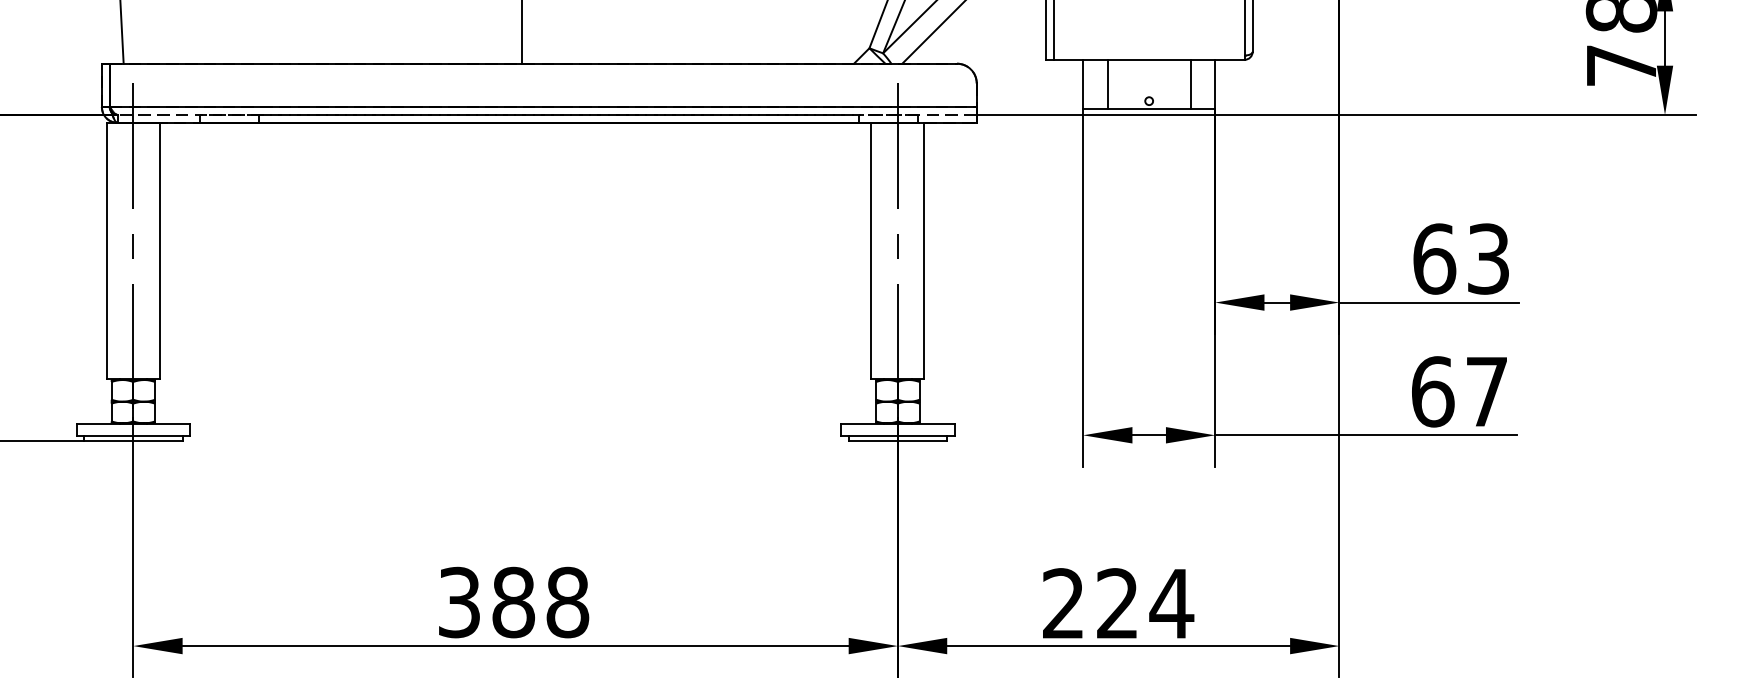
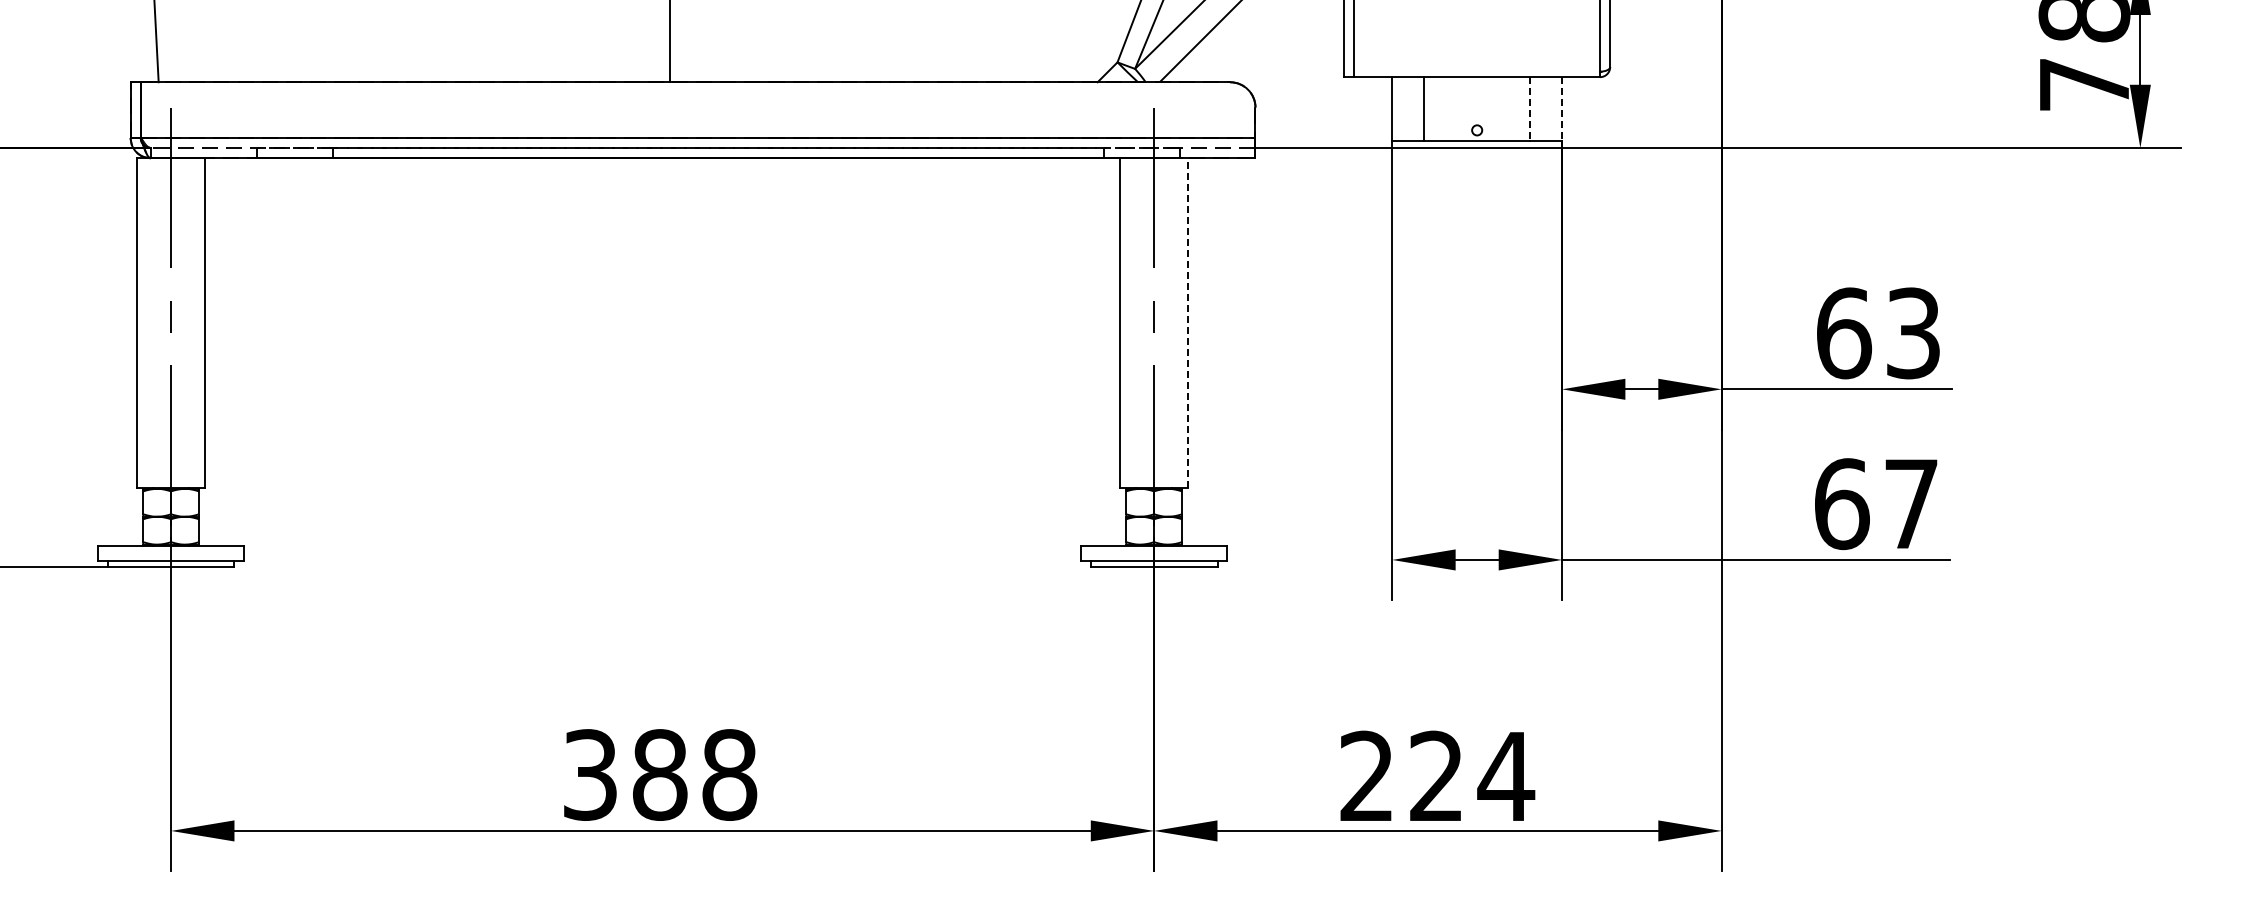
line: (1190, 84) -> (1530, 108), solid -> dashed
line: (1215, 84) -> (1562, 108), solid -> dashed
line: (924, 250) -> (1188, 322), solid -> dashed

